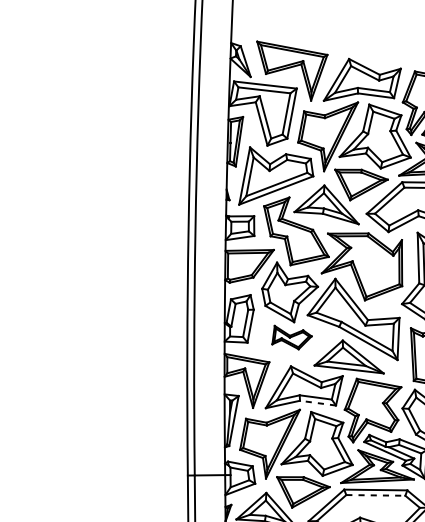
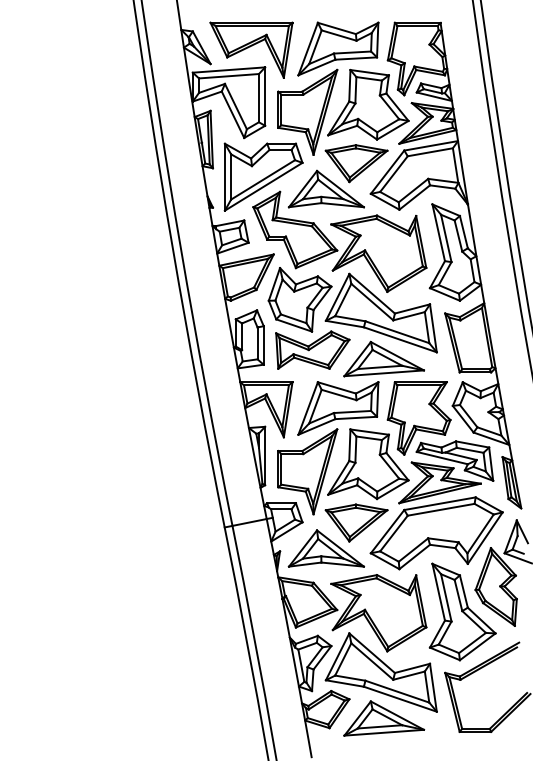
part: (291, 337) -> (312, 349), size x1.67
line: (318, 402) -> (356, 417), dashed -> solid
line: (376, 495) -> (441, 509), dashed -> solid

